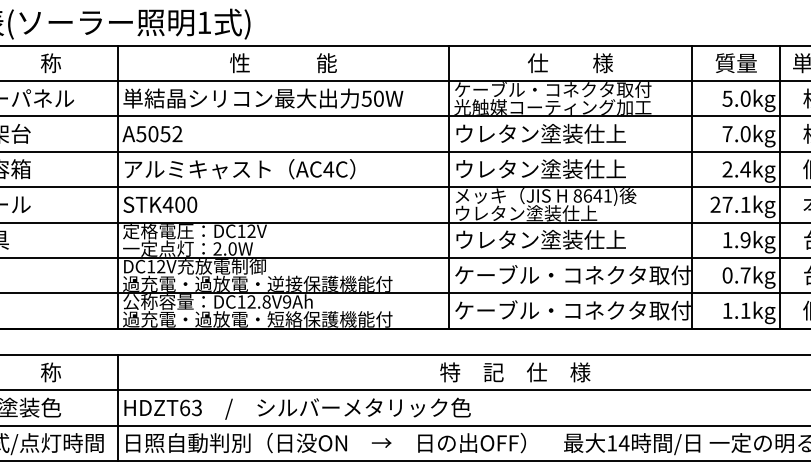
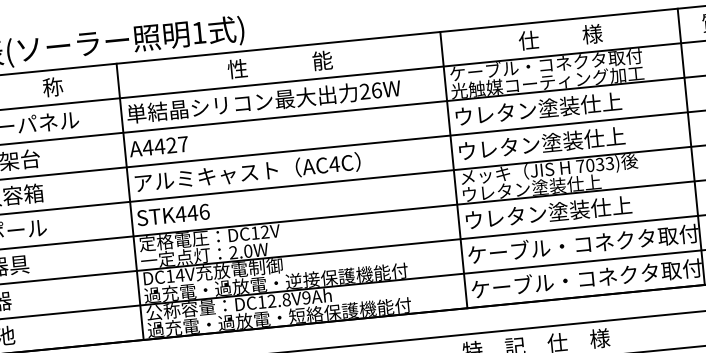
text: (372, 98) -> (370, 90), 50W -> 26W
text: (159, 134) -> (165, 146), A5052 -> A4427
text: (592, 195) -> (594, 164), 8641) -> 7033)
text: (185, 204) -> (197, 212), STK400 -> STK446
text: (160, 266) -> (179, 275), DC12V -> DC14V

